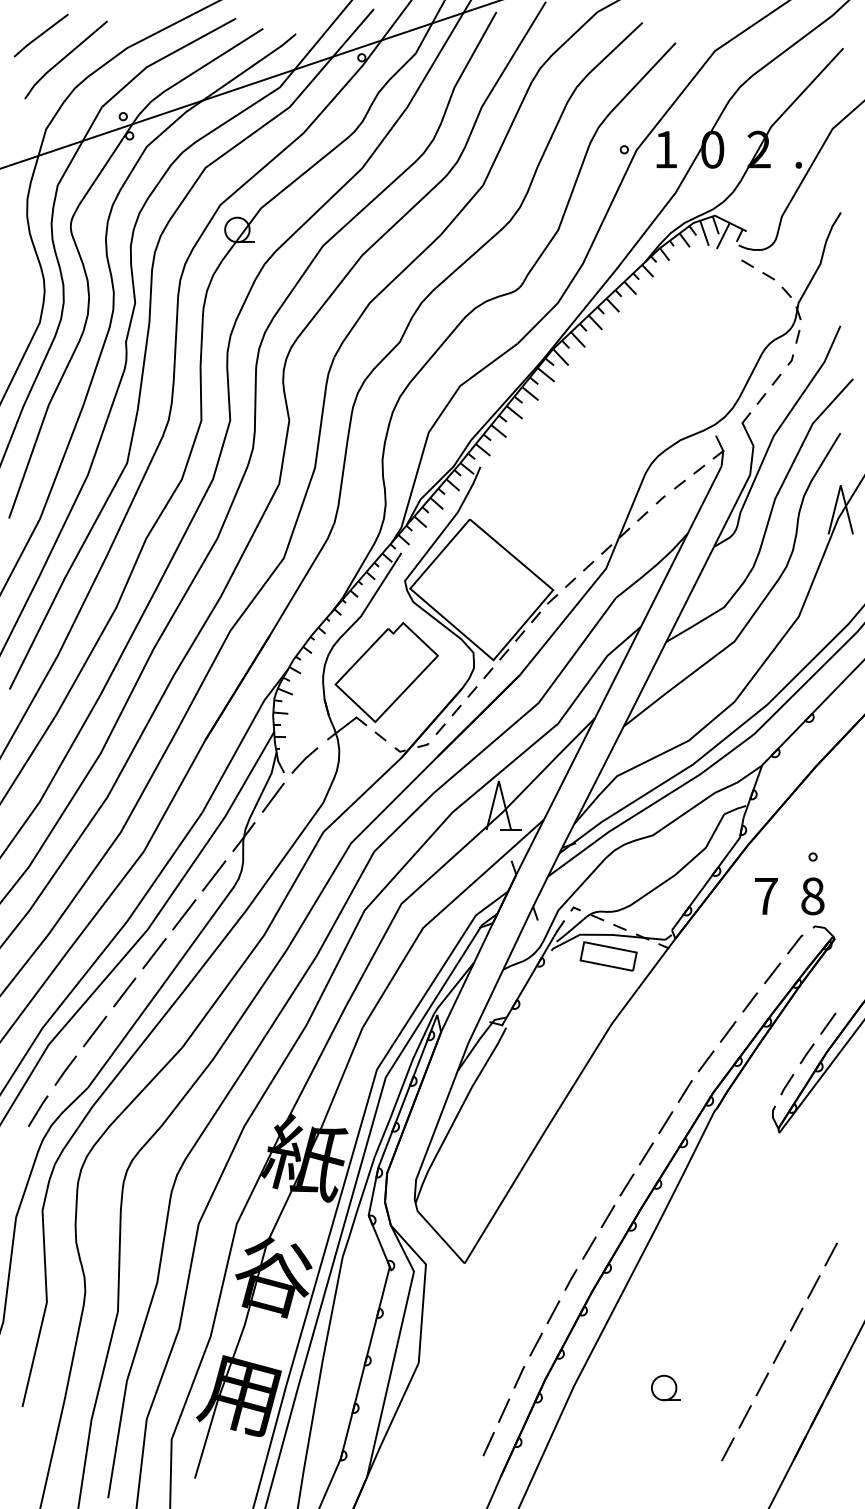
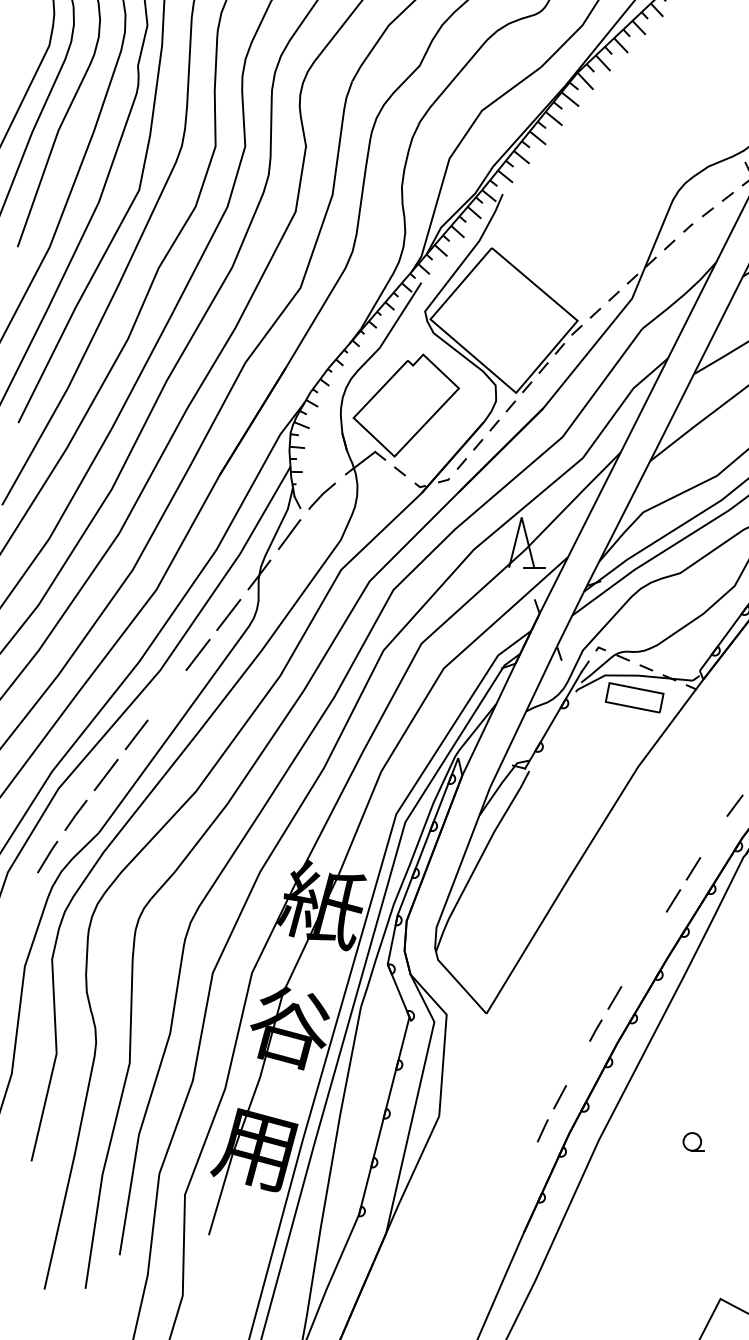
line: (154, 953) -> (167, 694), removed
line: (684, 1091) -> (712, 836), removed
line: (626, 1184) -> (653, 932), removed
line: (607, 1216) -> (633, 965), removed
line: (553, 1311) -> (577, 1063), removed
part: (665, 1387) -> (693, 1141), size x0.7
line: (503, 1410) -> (526, 1165), removed
line: (488, 1443) -> (511, 1198), removed

